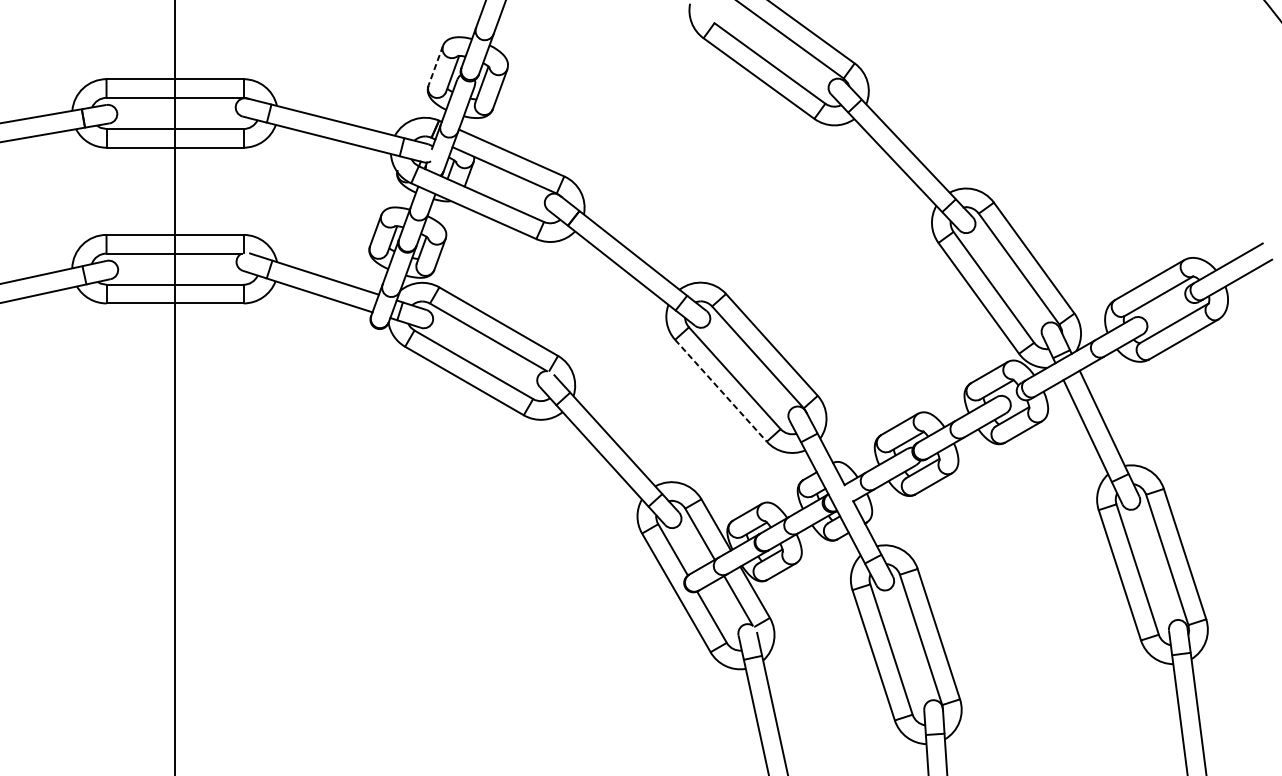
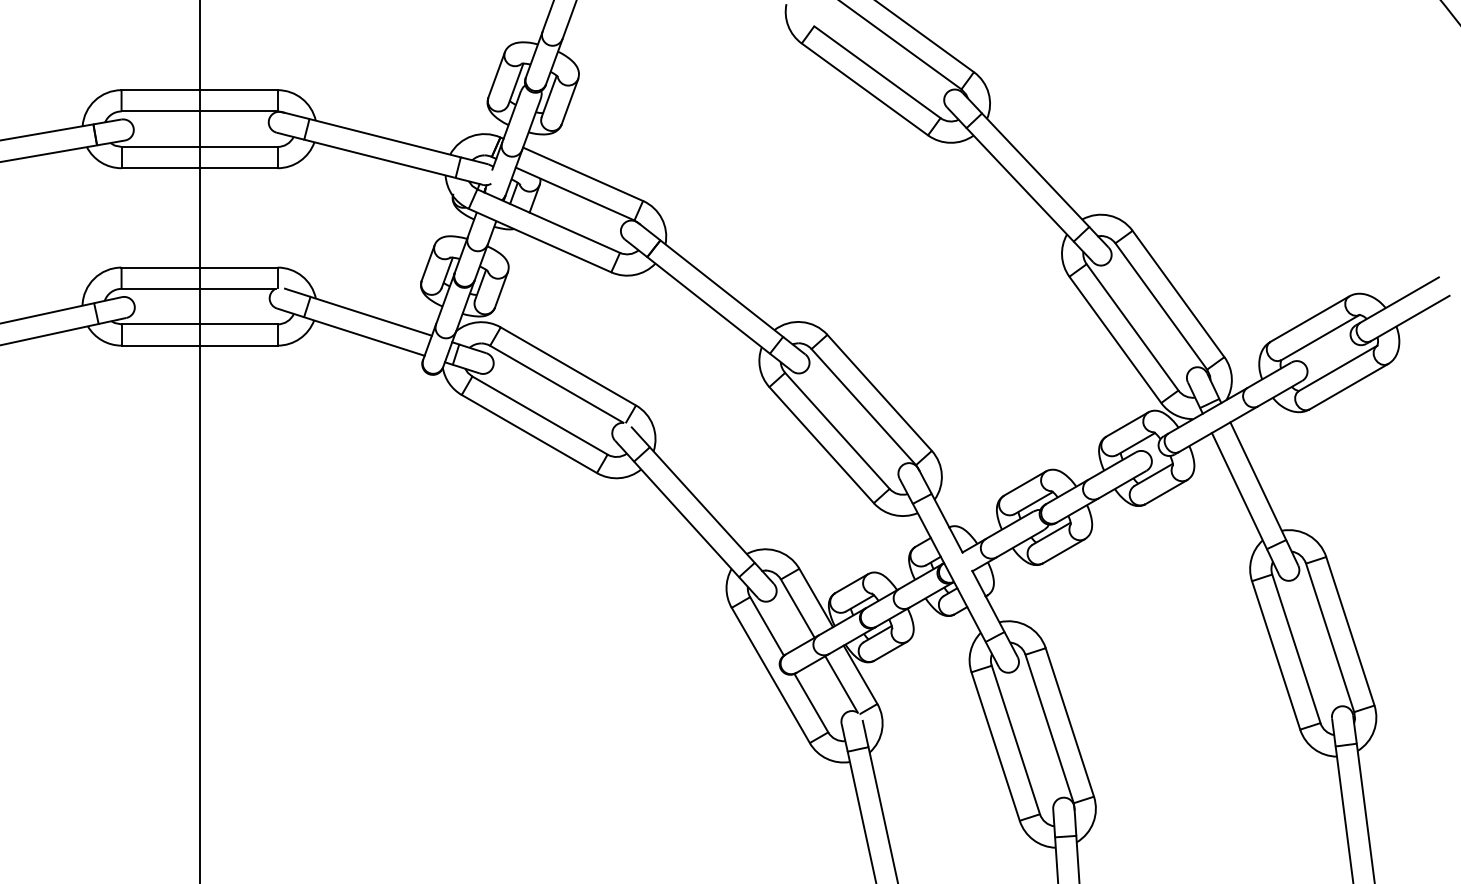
line: (435, 66) -> (496, 75), dashed -> solid
line: (720, 391) -> (821, 445), dashed -> solid

